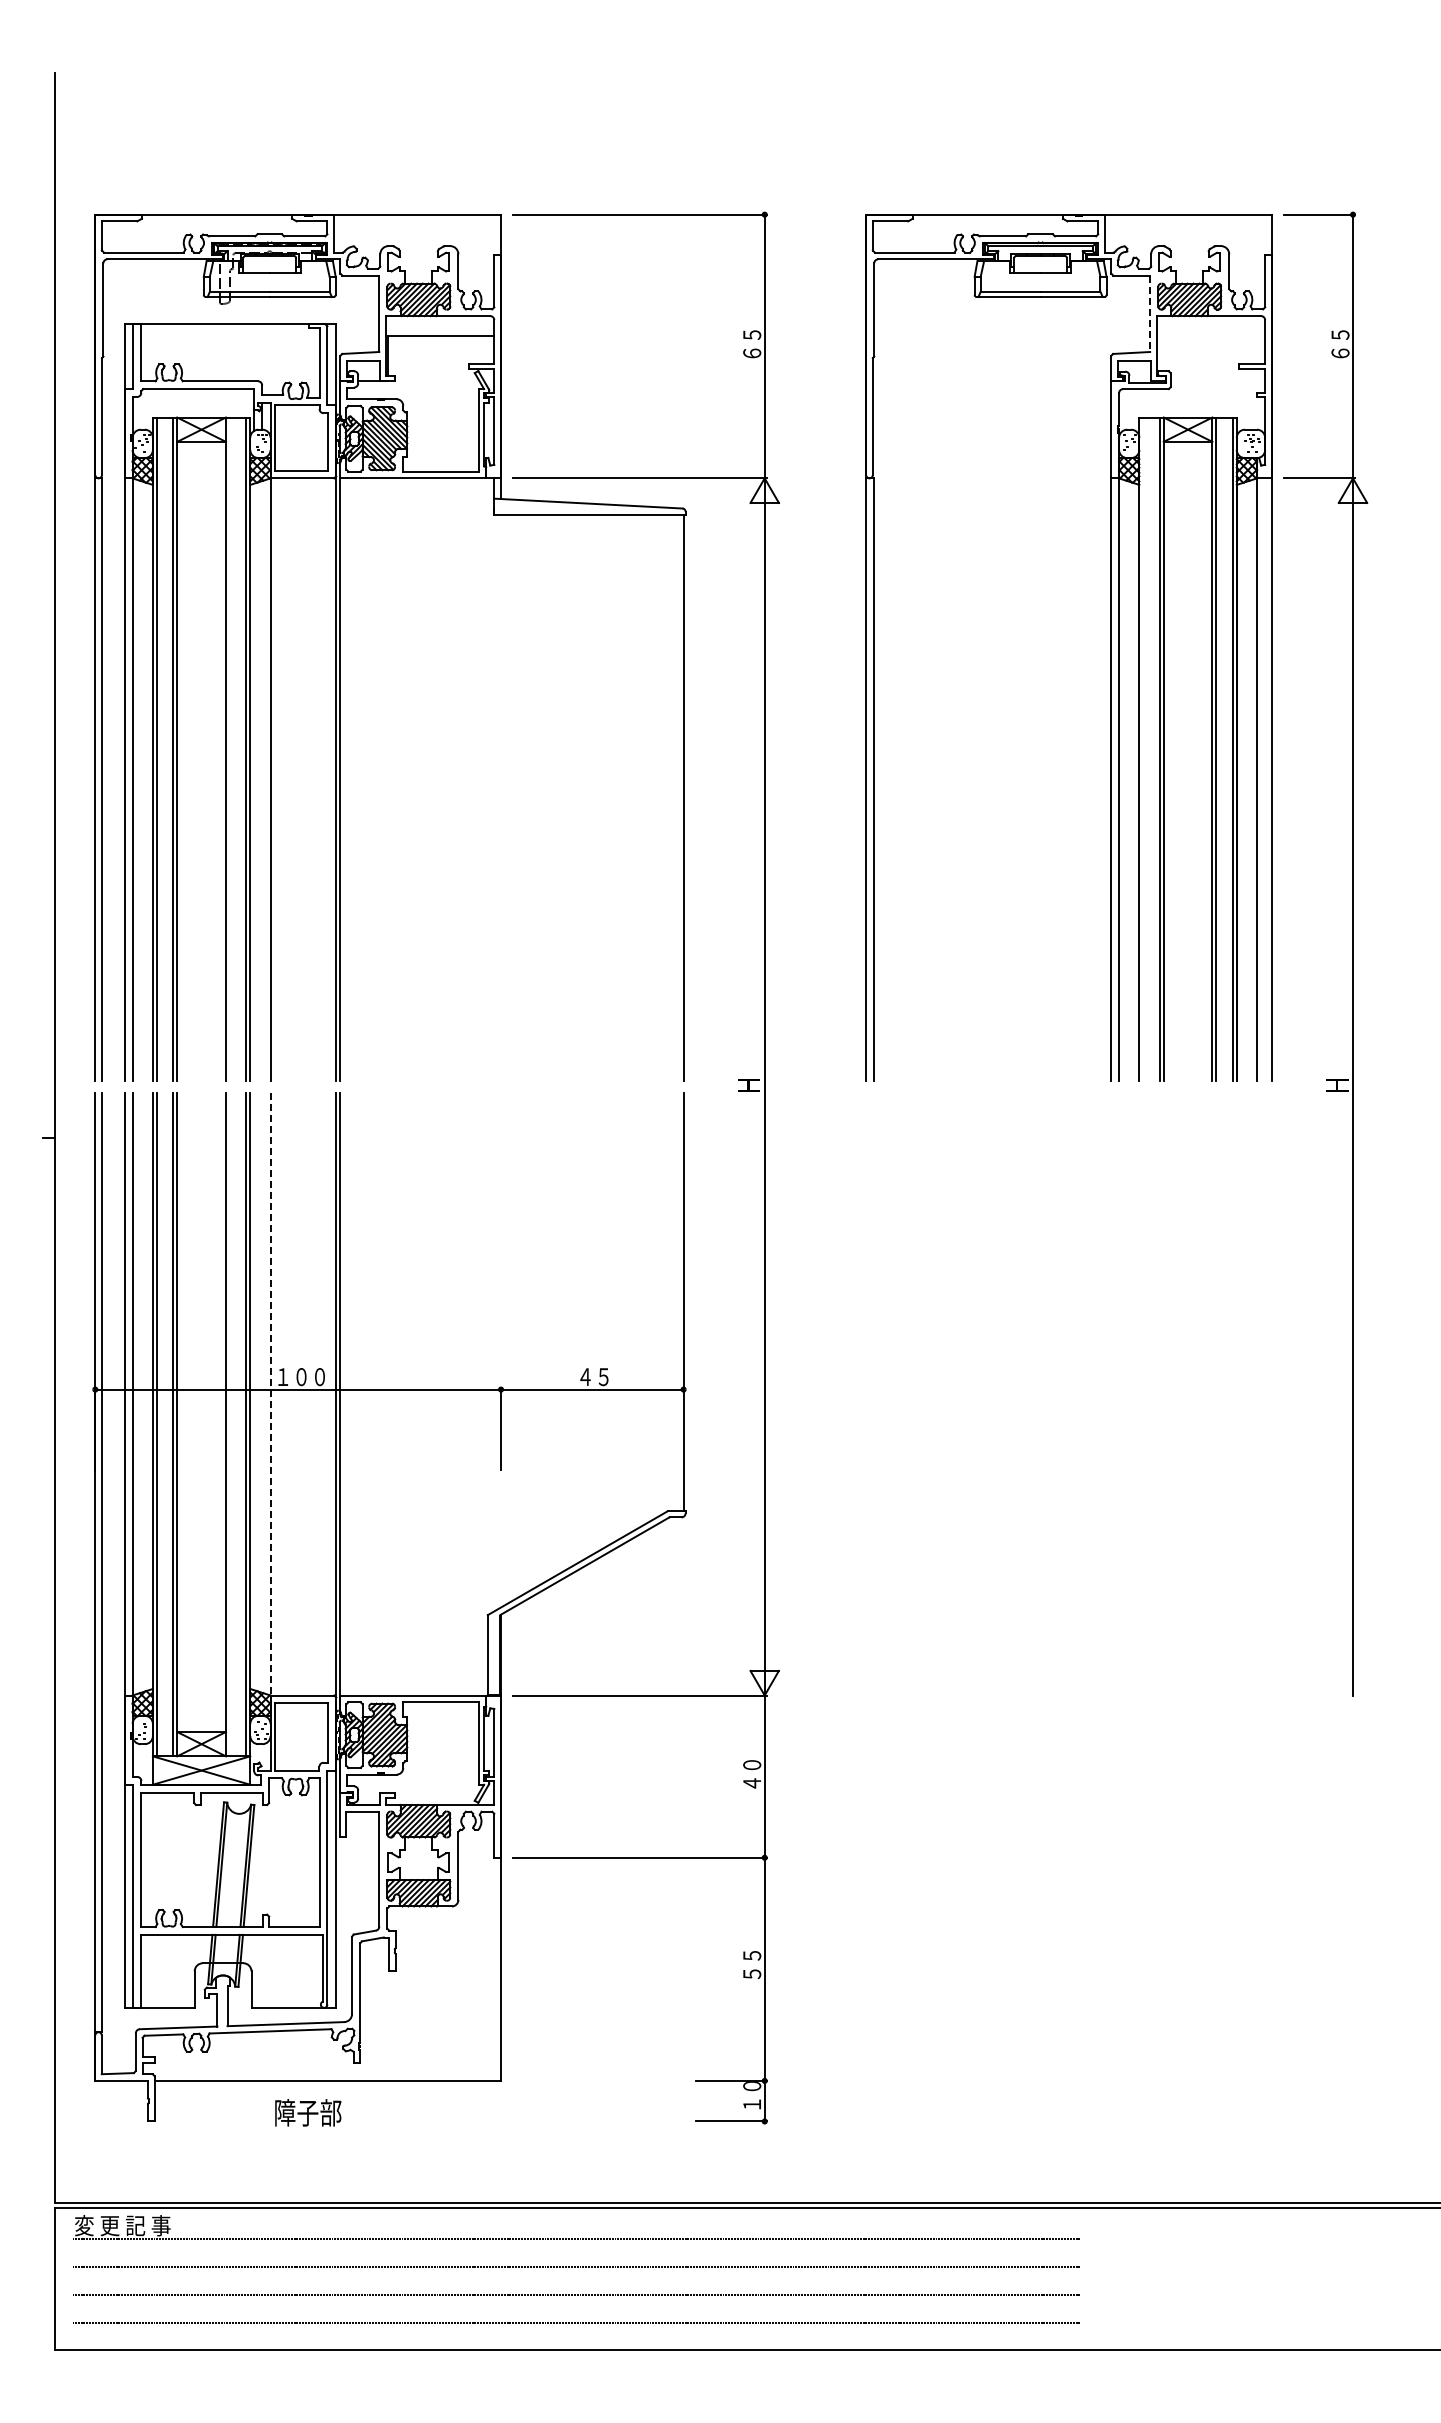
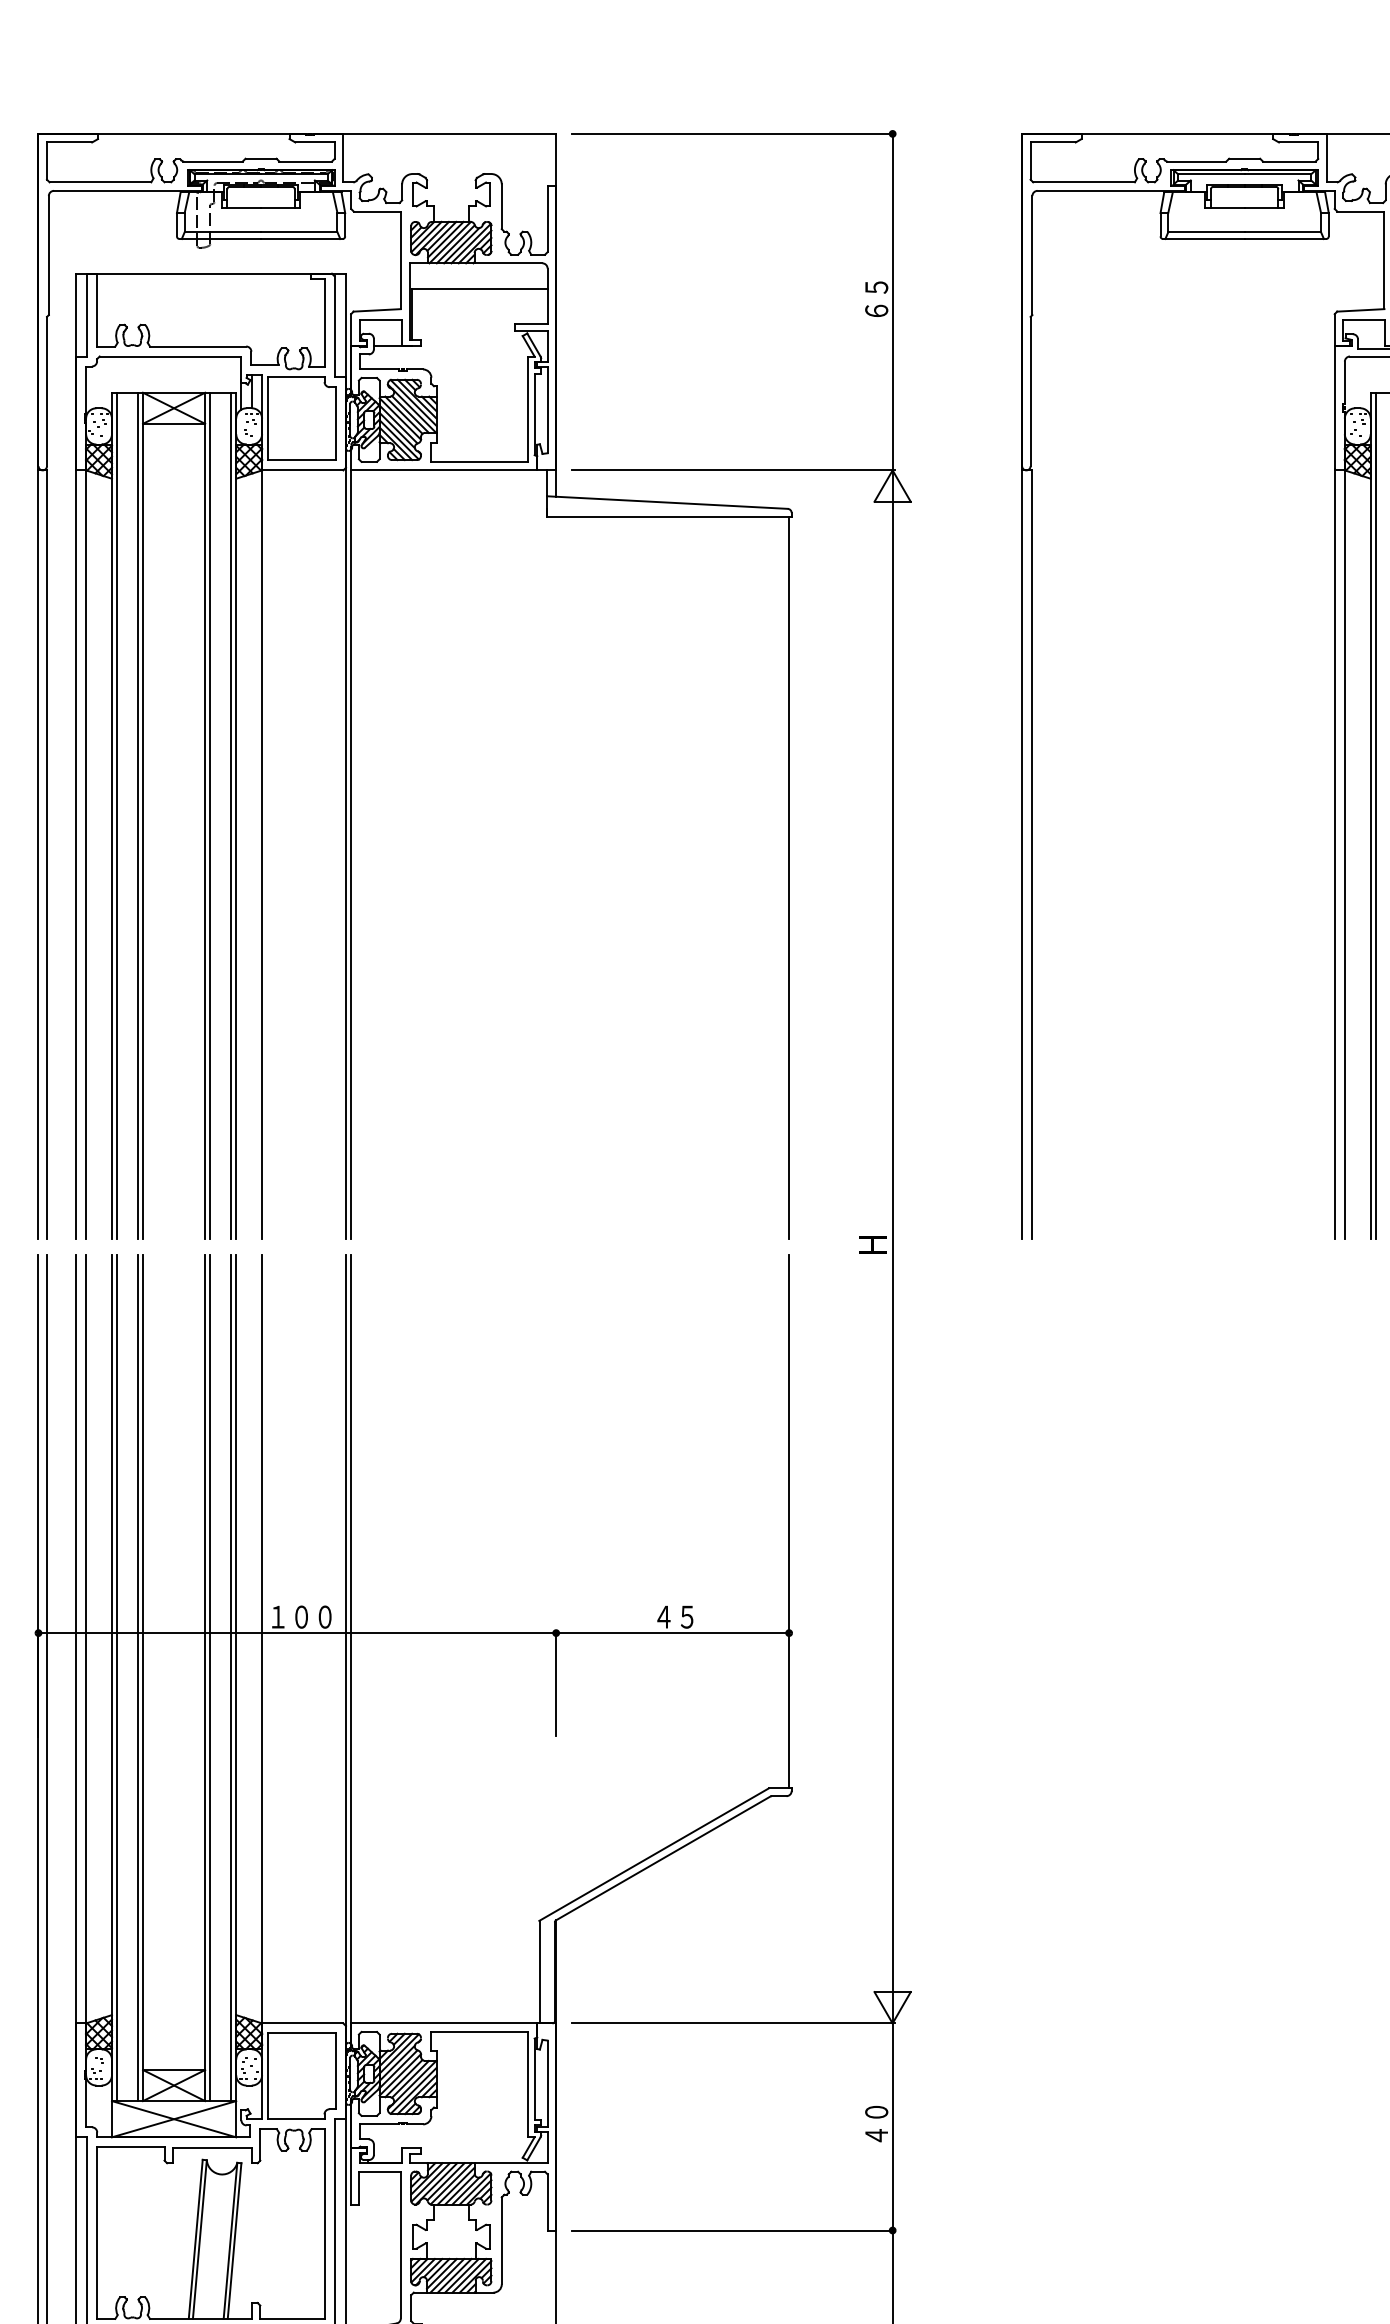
line: (1150, 314) -> (1384, 261), dashed -> solid
line: (230, 748) -> (210, 815), added
line: (1143, 748) -> (1375, 815), added
line: (270, 1395) -> (262, 1640), dashed -> solid
line: (230, 1424) -> (210, 1677), added

